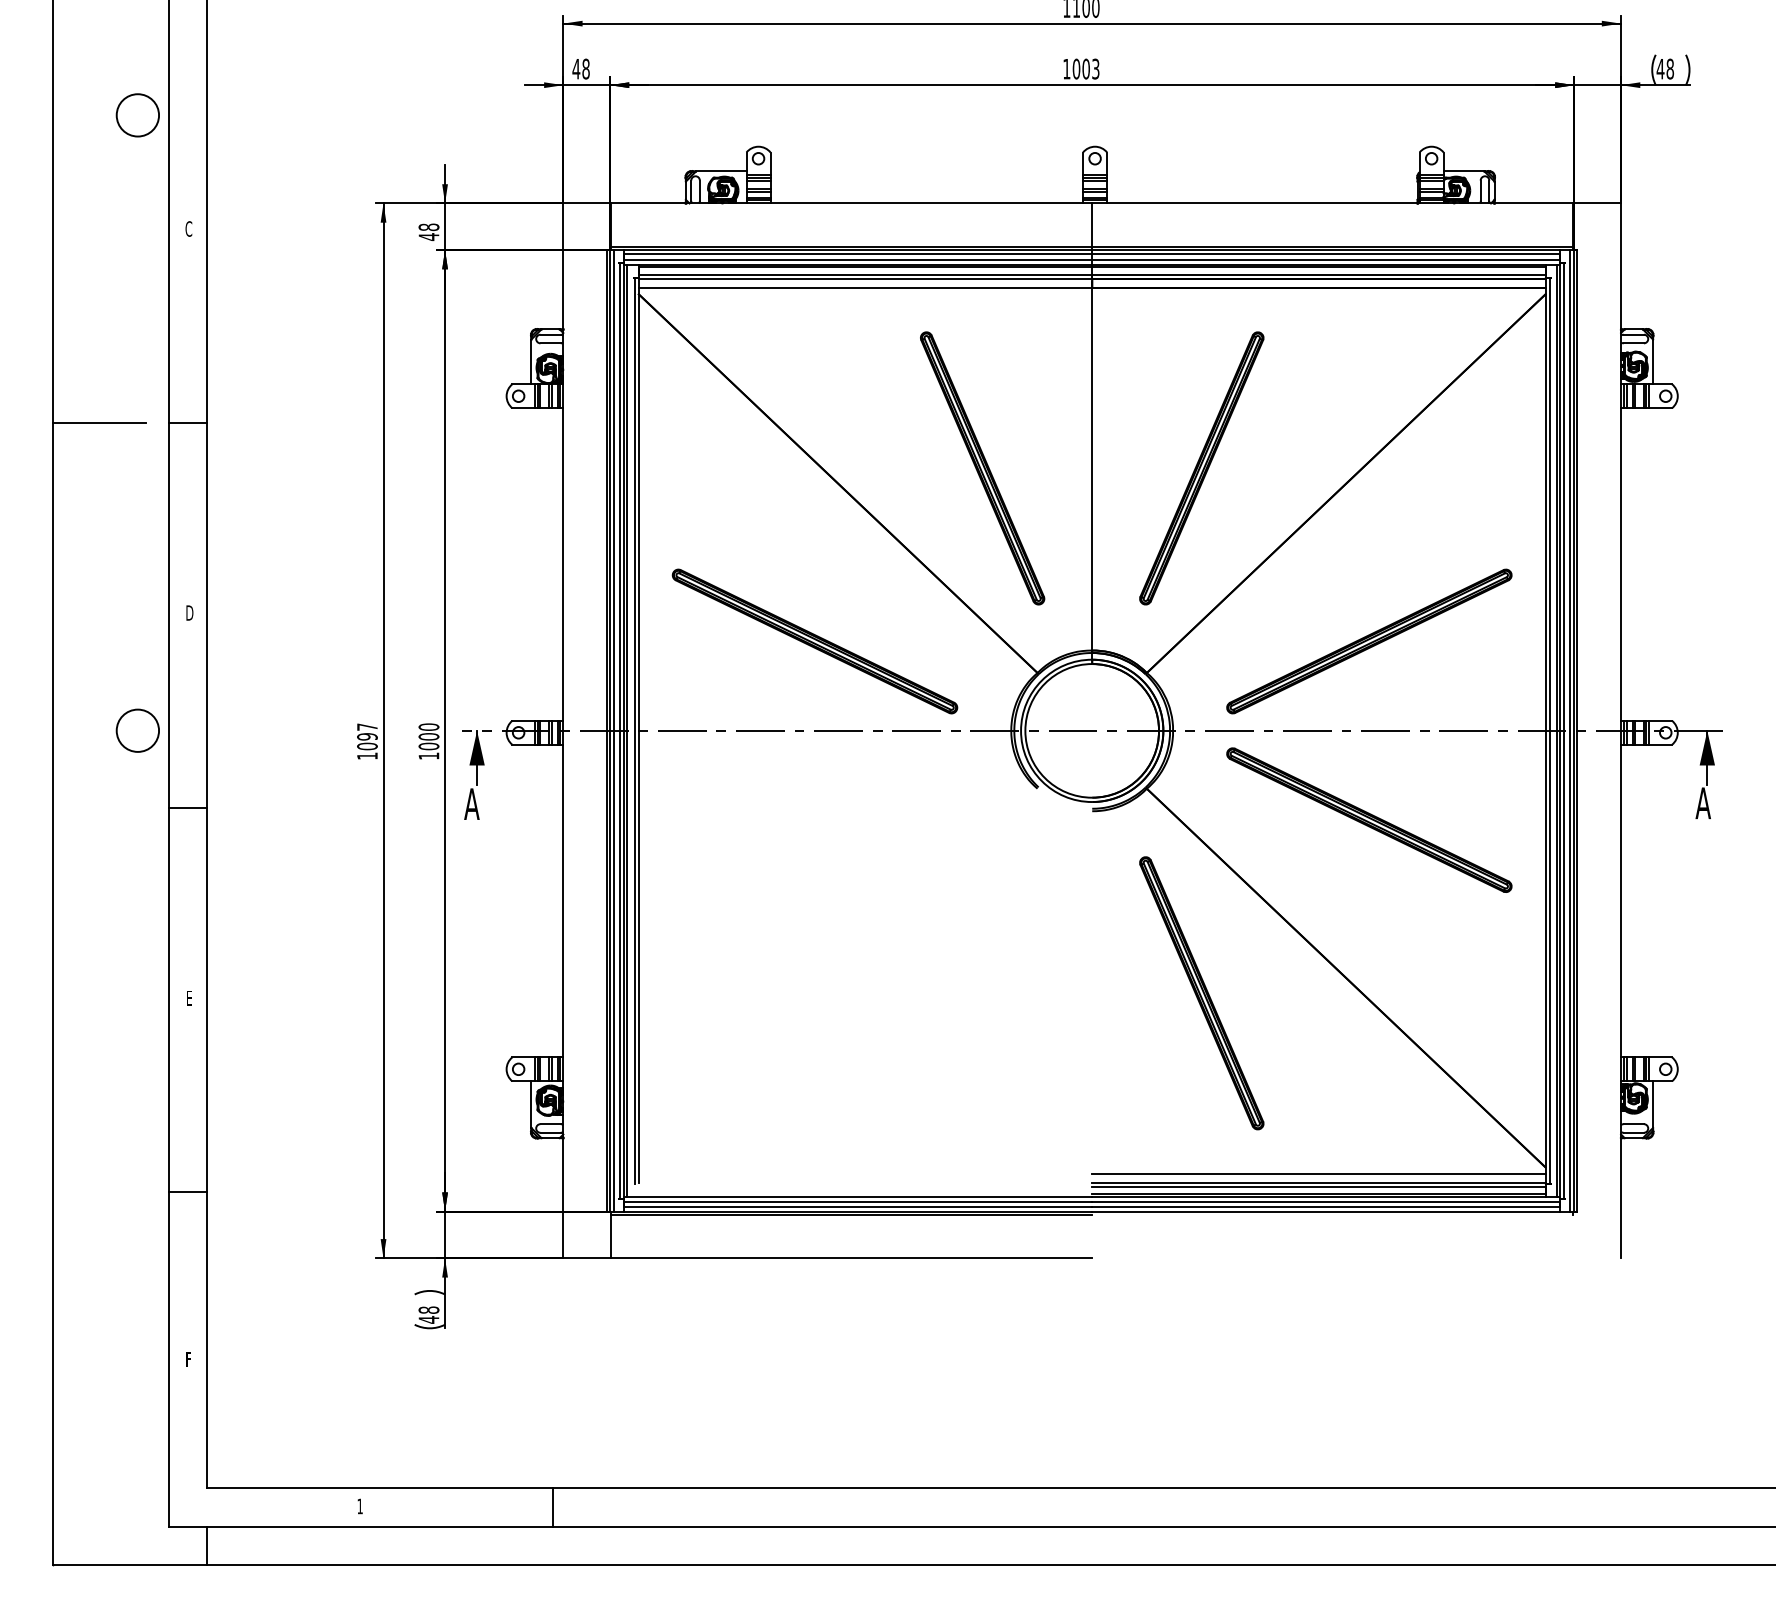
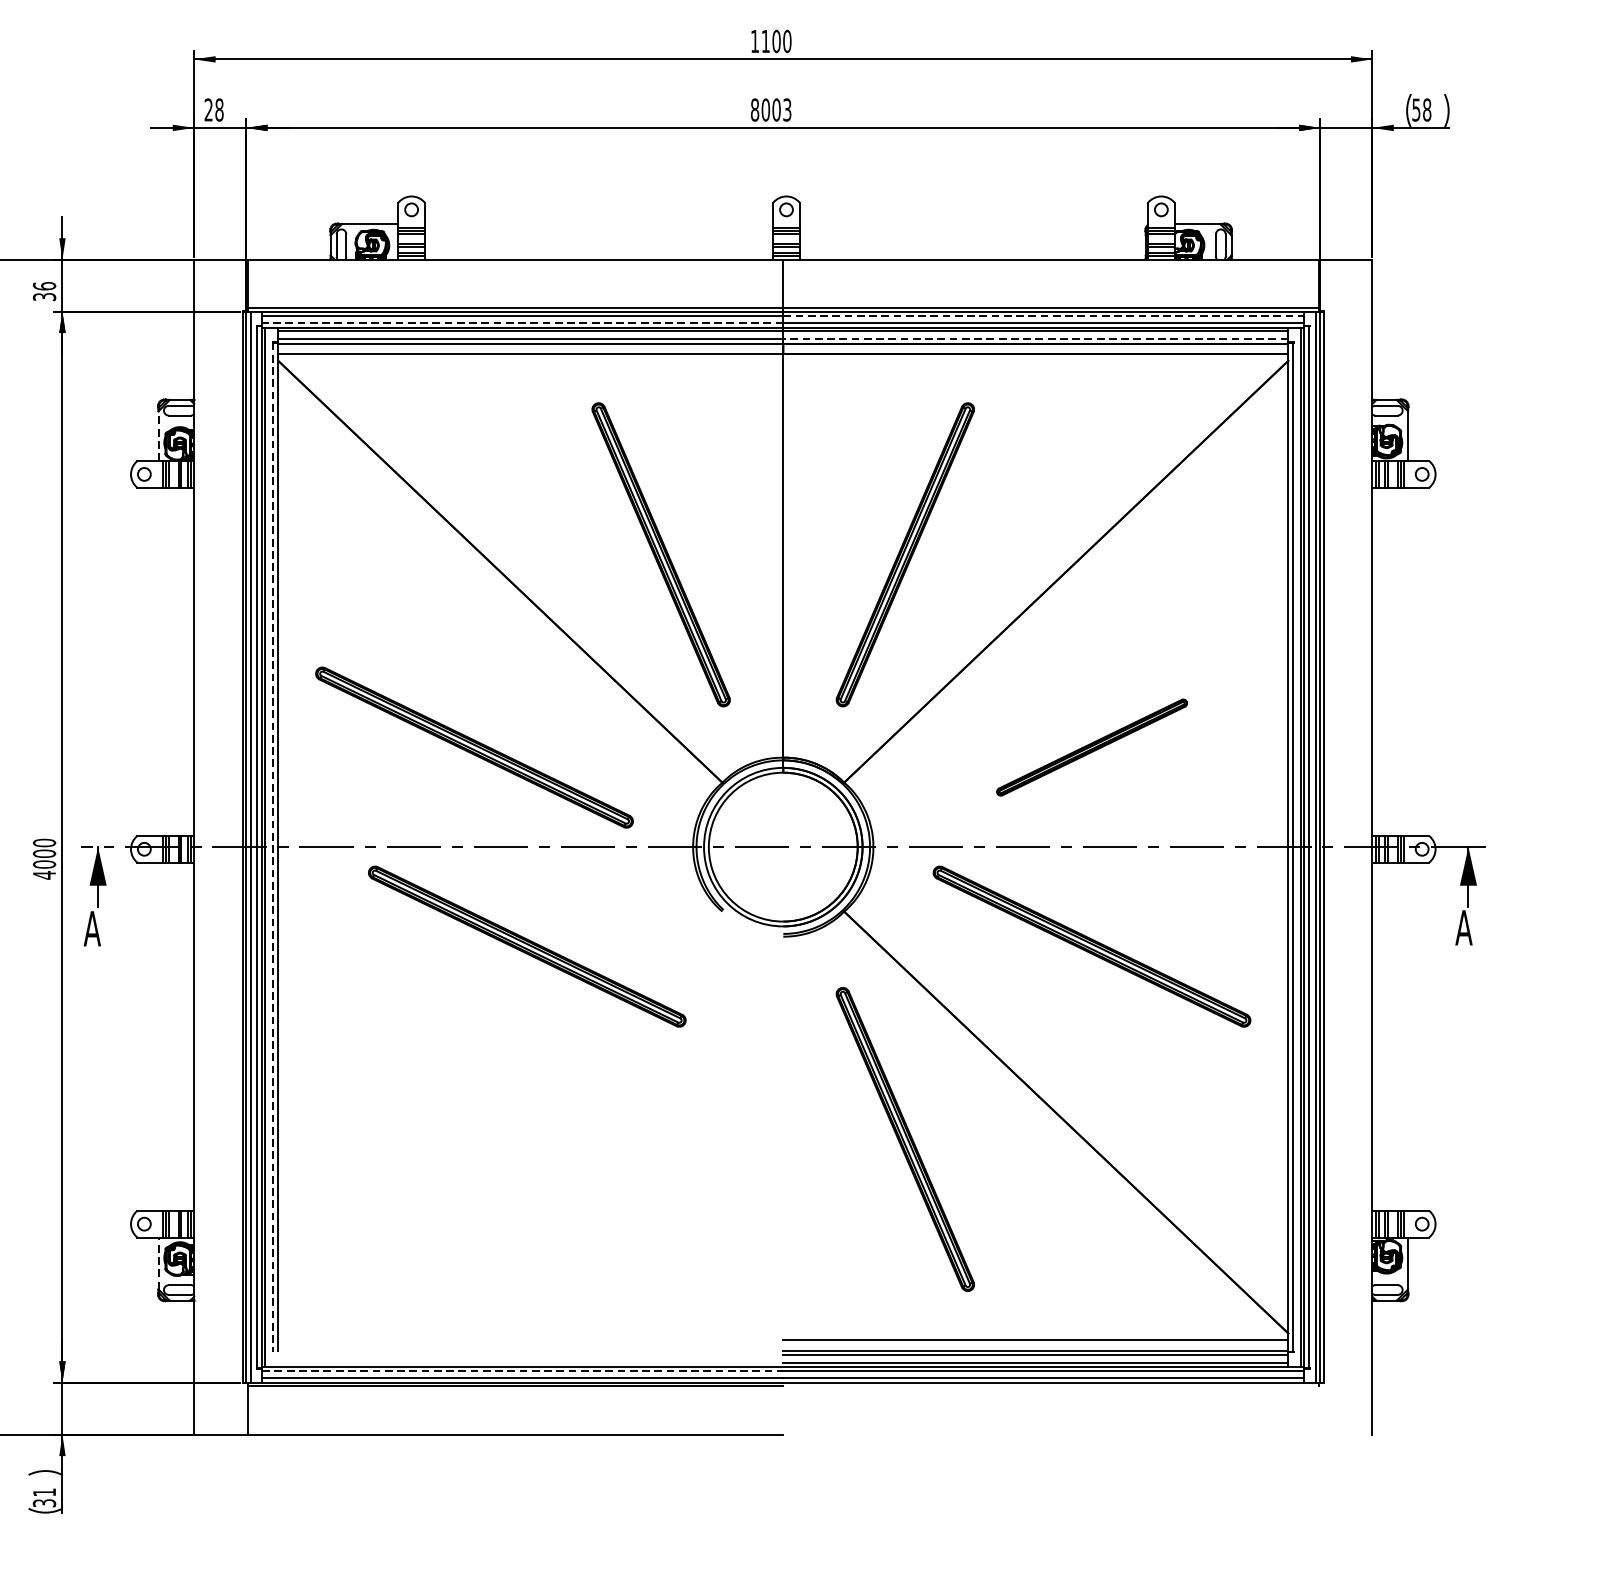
text: (576, 68) -> (208, 109), 48 -> 28
text: (1066, 68) -> (754, 109), 1003 -> 8003
text: (1660, 69) -> (1416, 110), 48 -> 58
text: (428, 232) -> (43, 292), 48 -> 36
line: (1326, 254) -> (1044, 316), solid -> dashed
line: (858, 260) -> (522, 323), solid -> dashed
line: (1318, 274) -> (1035, 338), solid -> dashed
line: (531, 361) -> (158, 435), solid -> dashed
part: (1369, 641) -> (1092, 747), size x0.6
line: (634, 730) -> (273, 846), solid -> dashed
text: (428, 756) -> (43, 875), 1000 -> 4000
part: (862, 819) -> (527, 945), added
line: (531, 1104) -> (158, 1263), solid -> dashed
line: (858, 1201) -> (522, 1371), solid -> dashed
text: (428, 1314) -> (43, 1497), 48 -> 31

